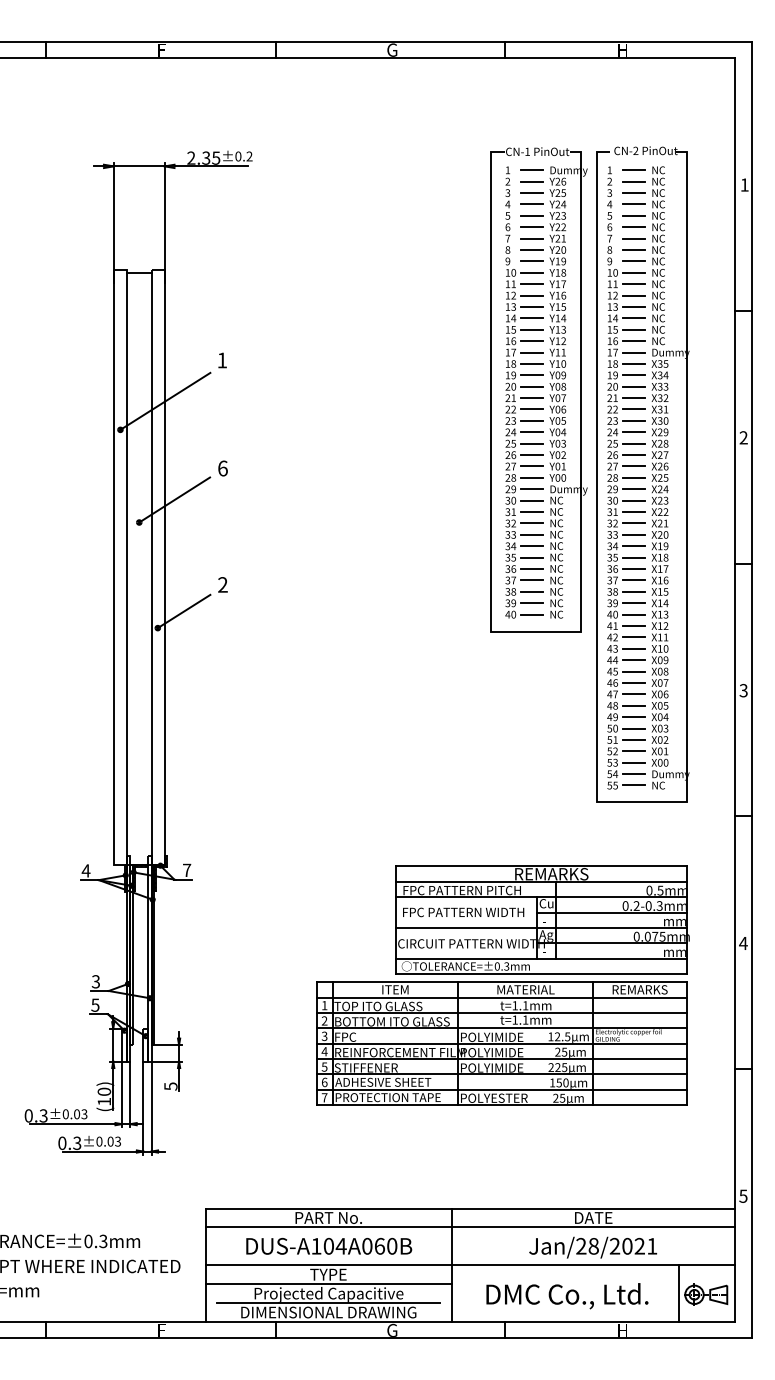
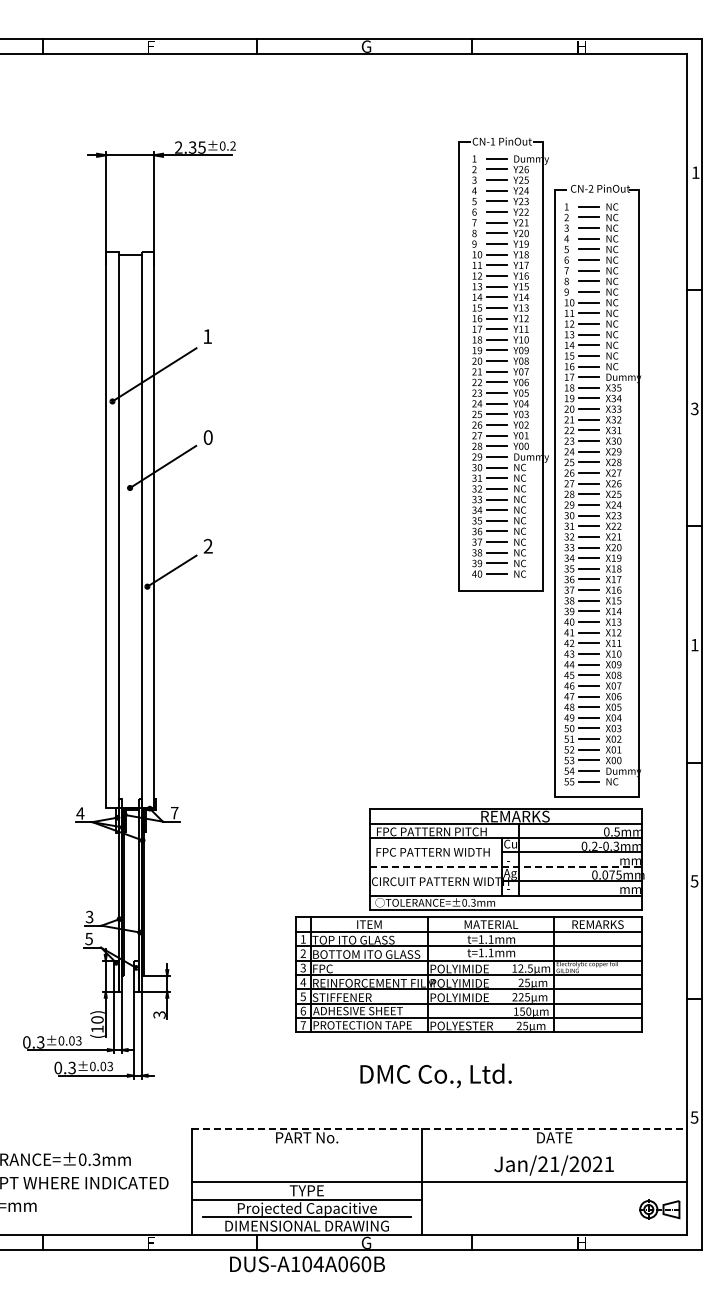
text: (743, 438) -> (694, 409), 2 -> 3
text: (222, 468) -> (207, 437), 6 -> 0
part: (642, 473) -> (597, 490), moved
text: (743, 690) -> (694, 644), 3 -> 1
line: (541, 927) -> (505, 866), solid -> dashed
text: (743, 943) -> (694, 881), 4 -> 5
text: (169, 1086) -> (158, 1014), 5 -> 3
line: (471, 1208) -> (440, 1128), solid -> dashed
line: (470, 1227) -> (439, 1146), removed
text: (329, 1246) -> (307, 1264), moved
text: (593, 1246) -> (554, 1164), Jan/28/2021 -> Jan/21/2021
line: (679, 1292) -> (634, 1207), removed
text: (566, 1295) -> (435, 1075), moved

